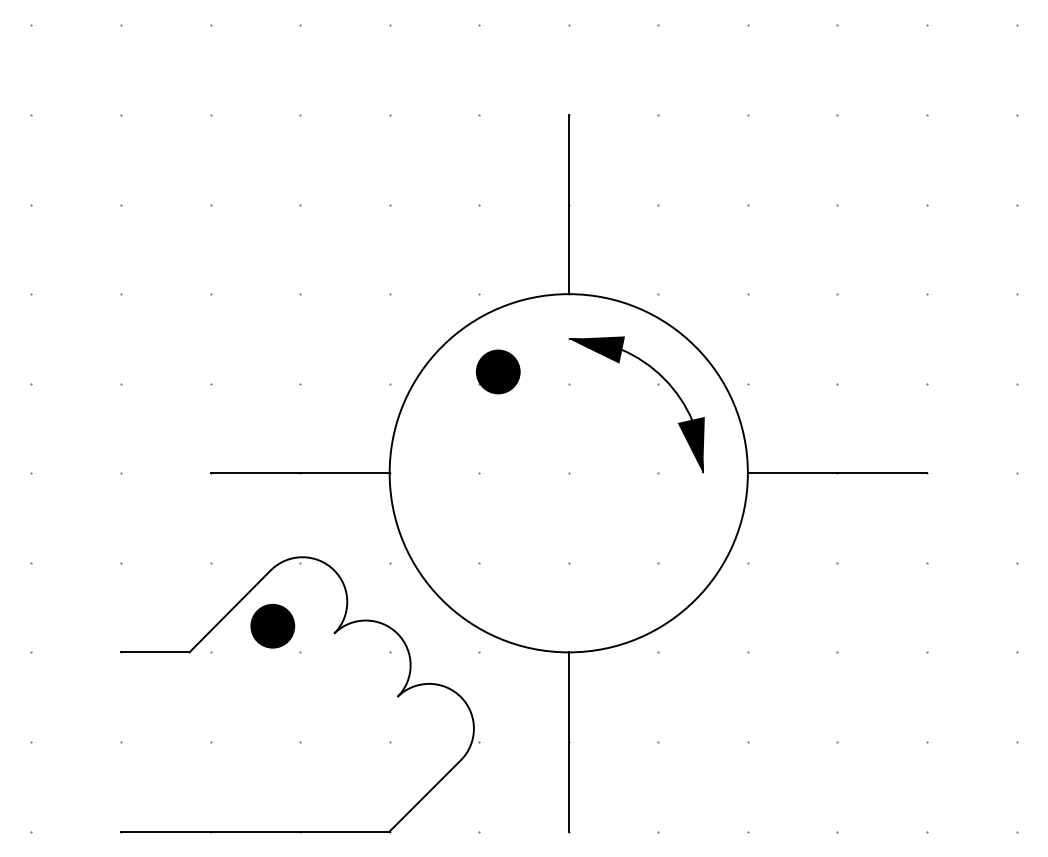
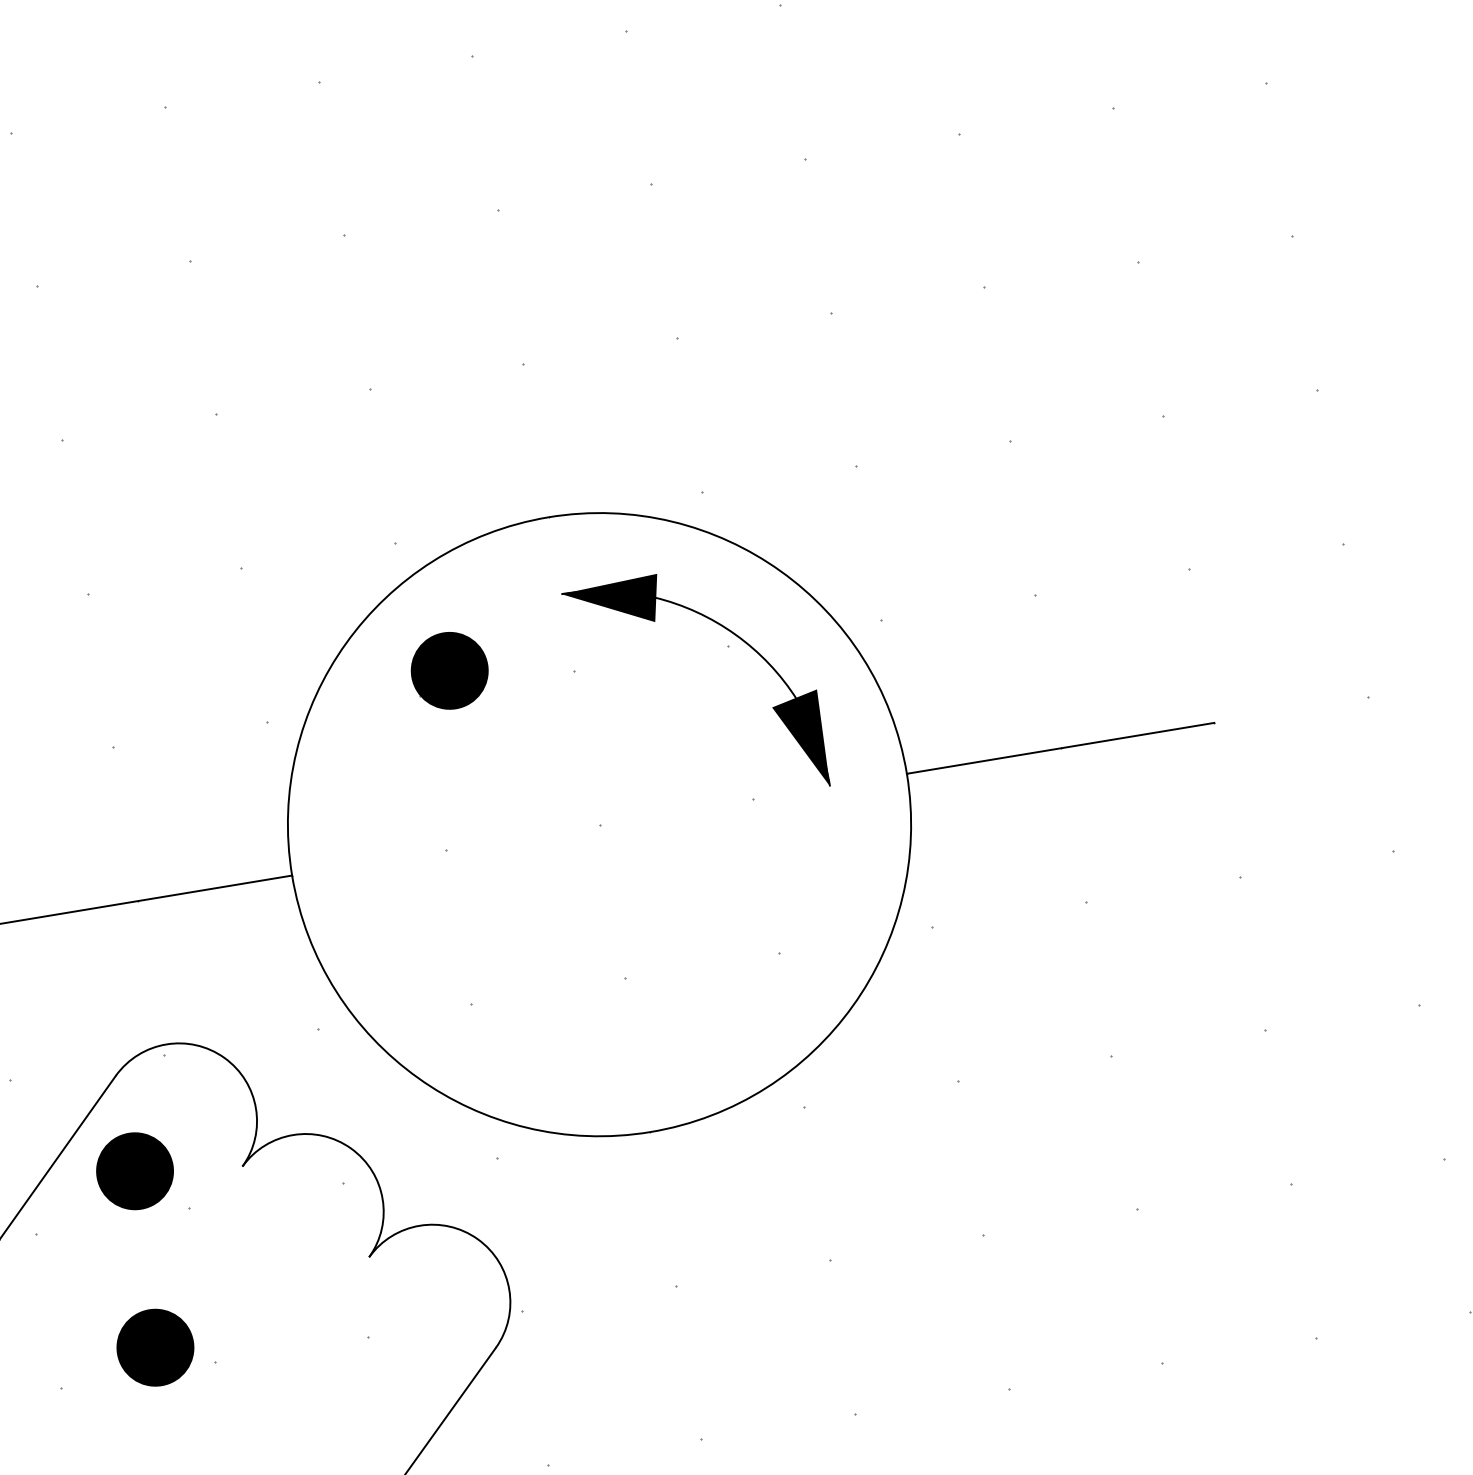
line: (568, 204) -> (522, 363), removed
part: (267, 727) -> (154, 1346), added
line: (568, 741) -> (675, 1285), removed

